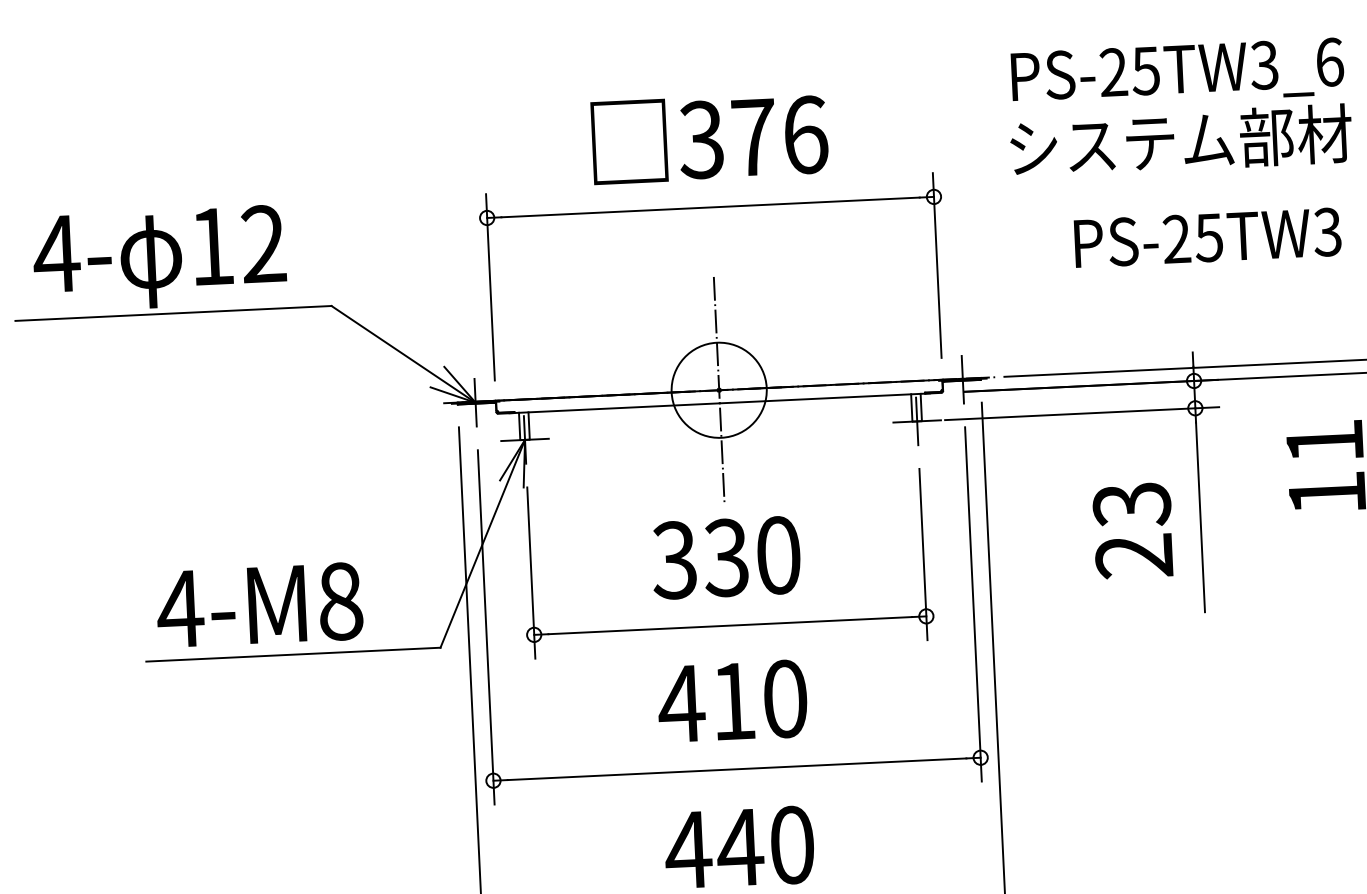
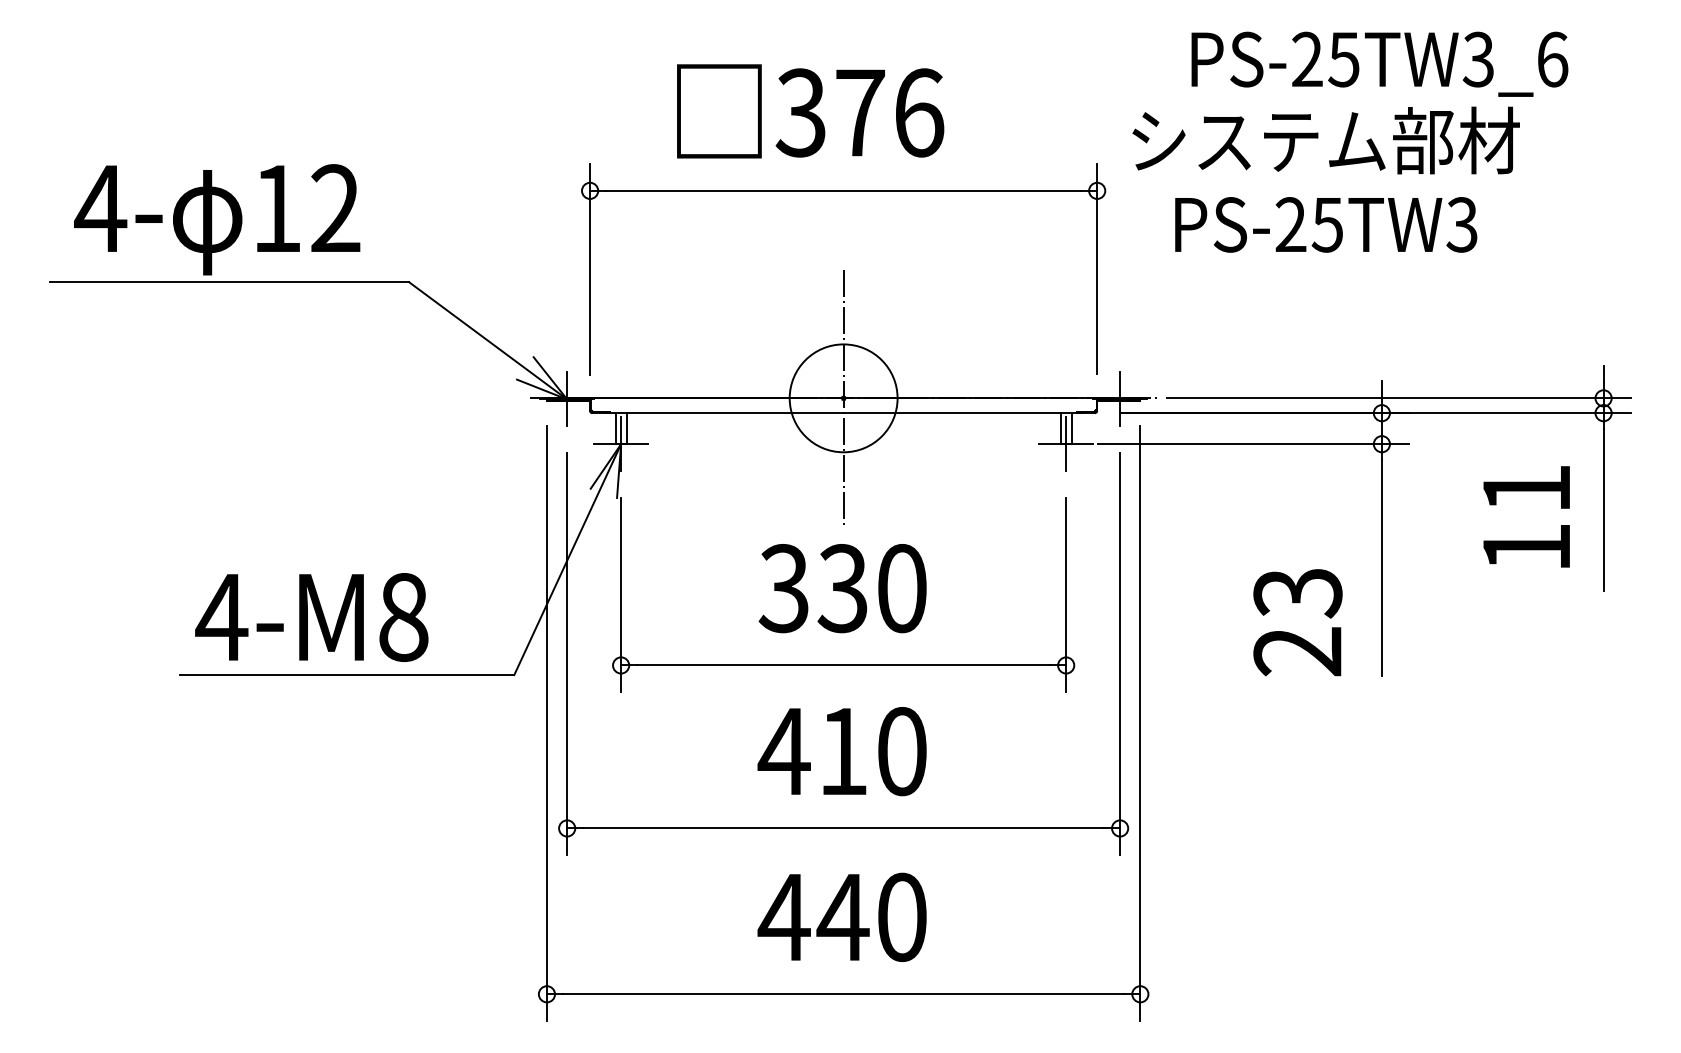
text: (709, 138) -> (810, 111), moved
text: (1180, 140) -> (1325, 140), moved
text: (1208, 237) -> (1326, 224), moved
text: (1132, 530) -> (1297, 622), moved

